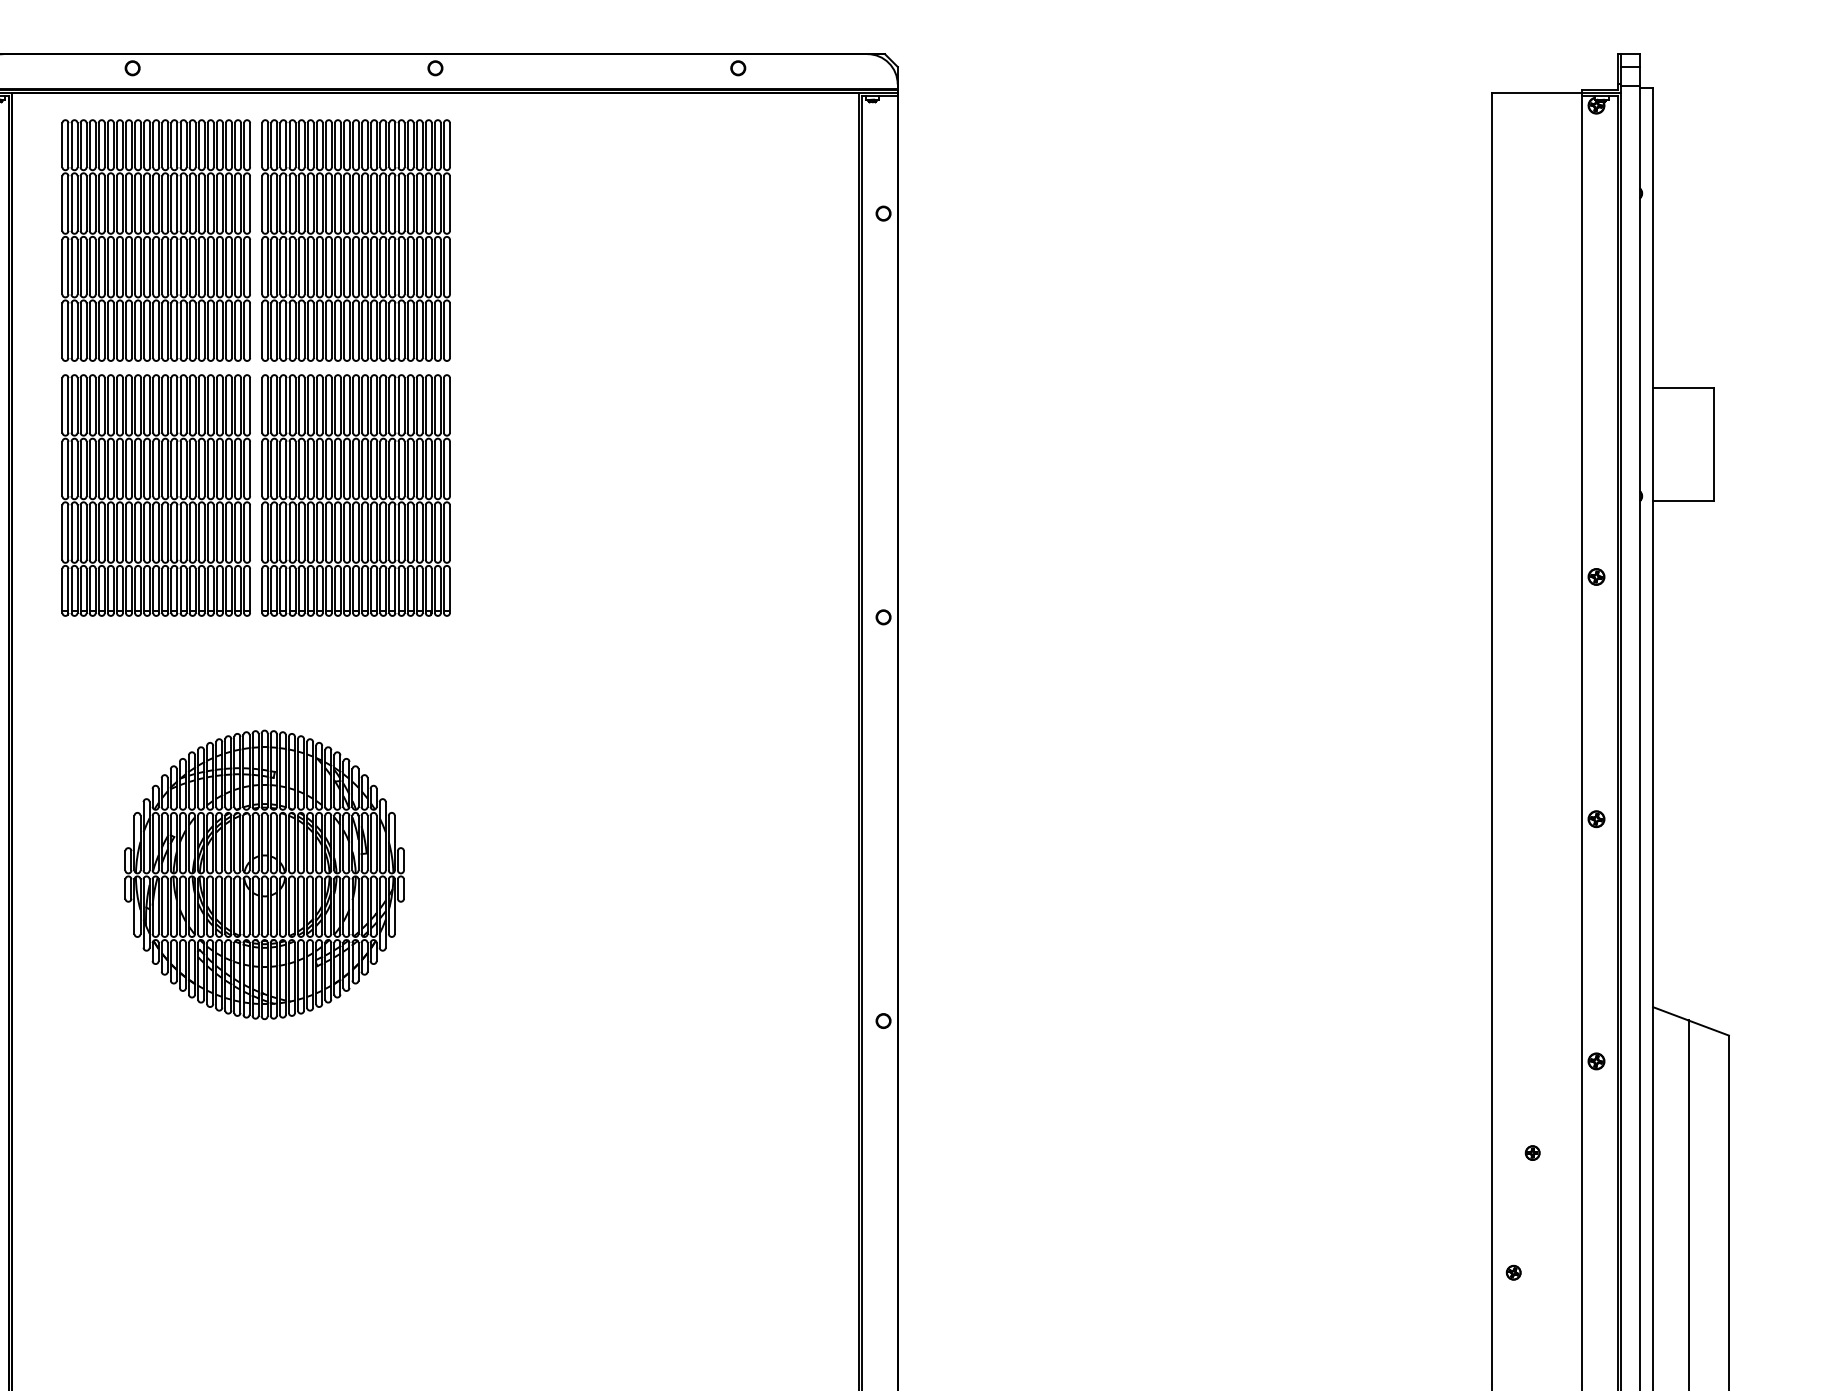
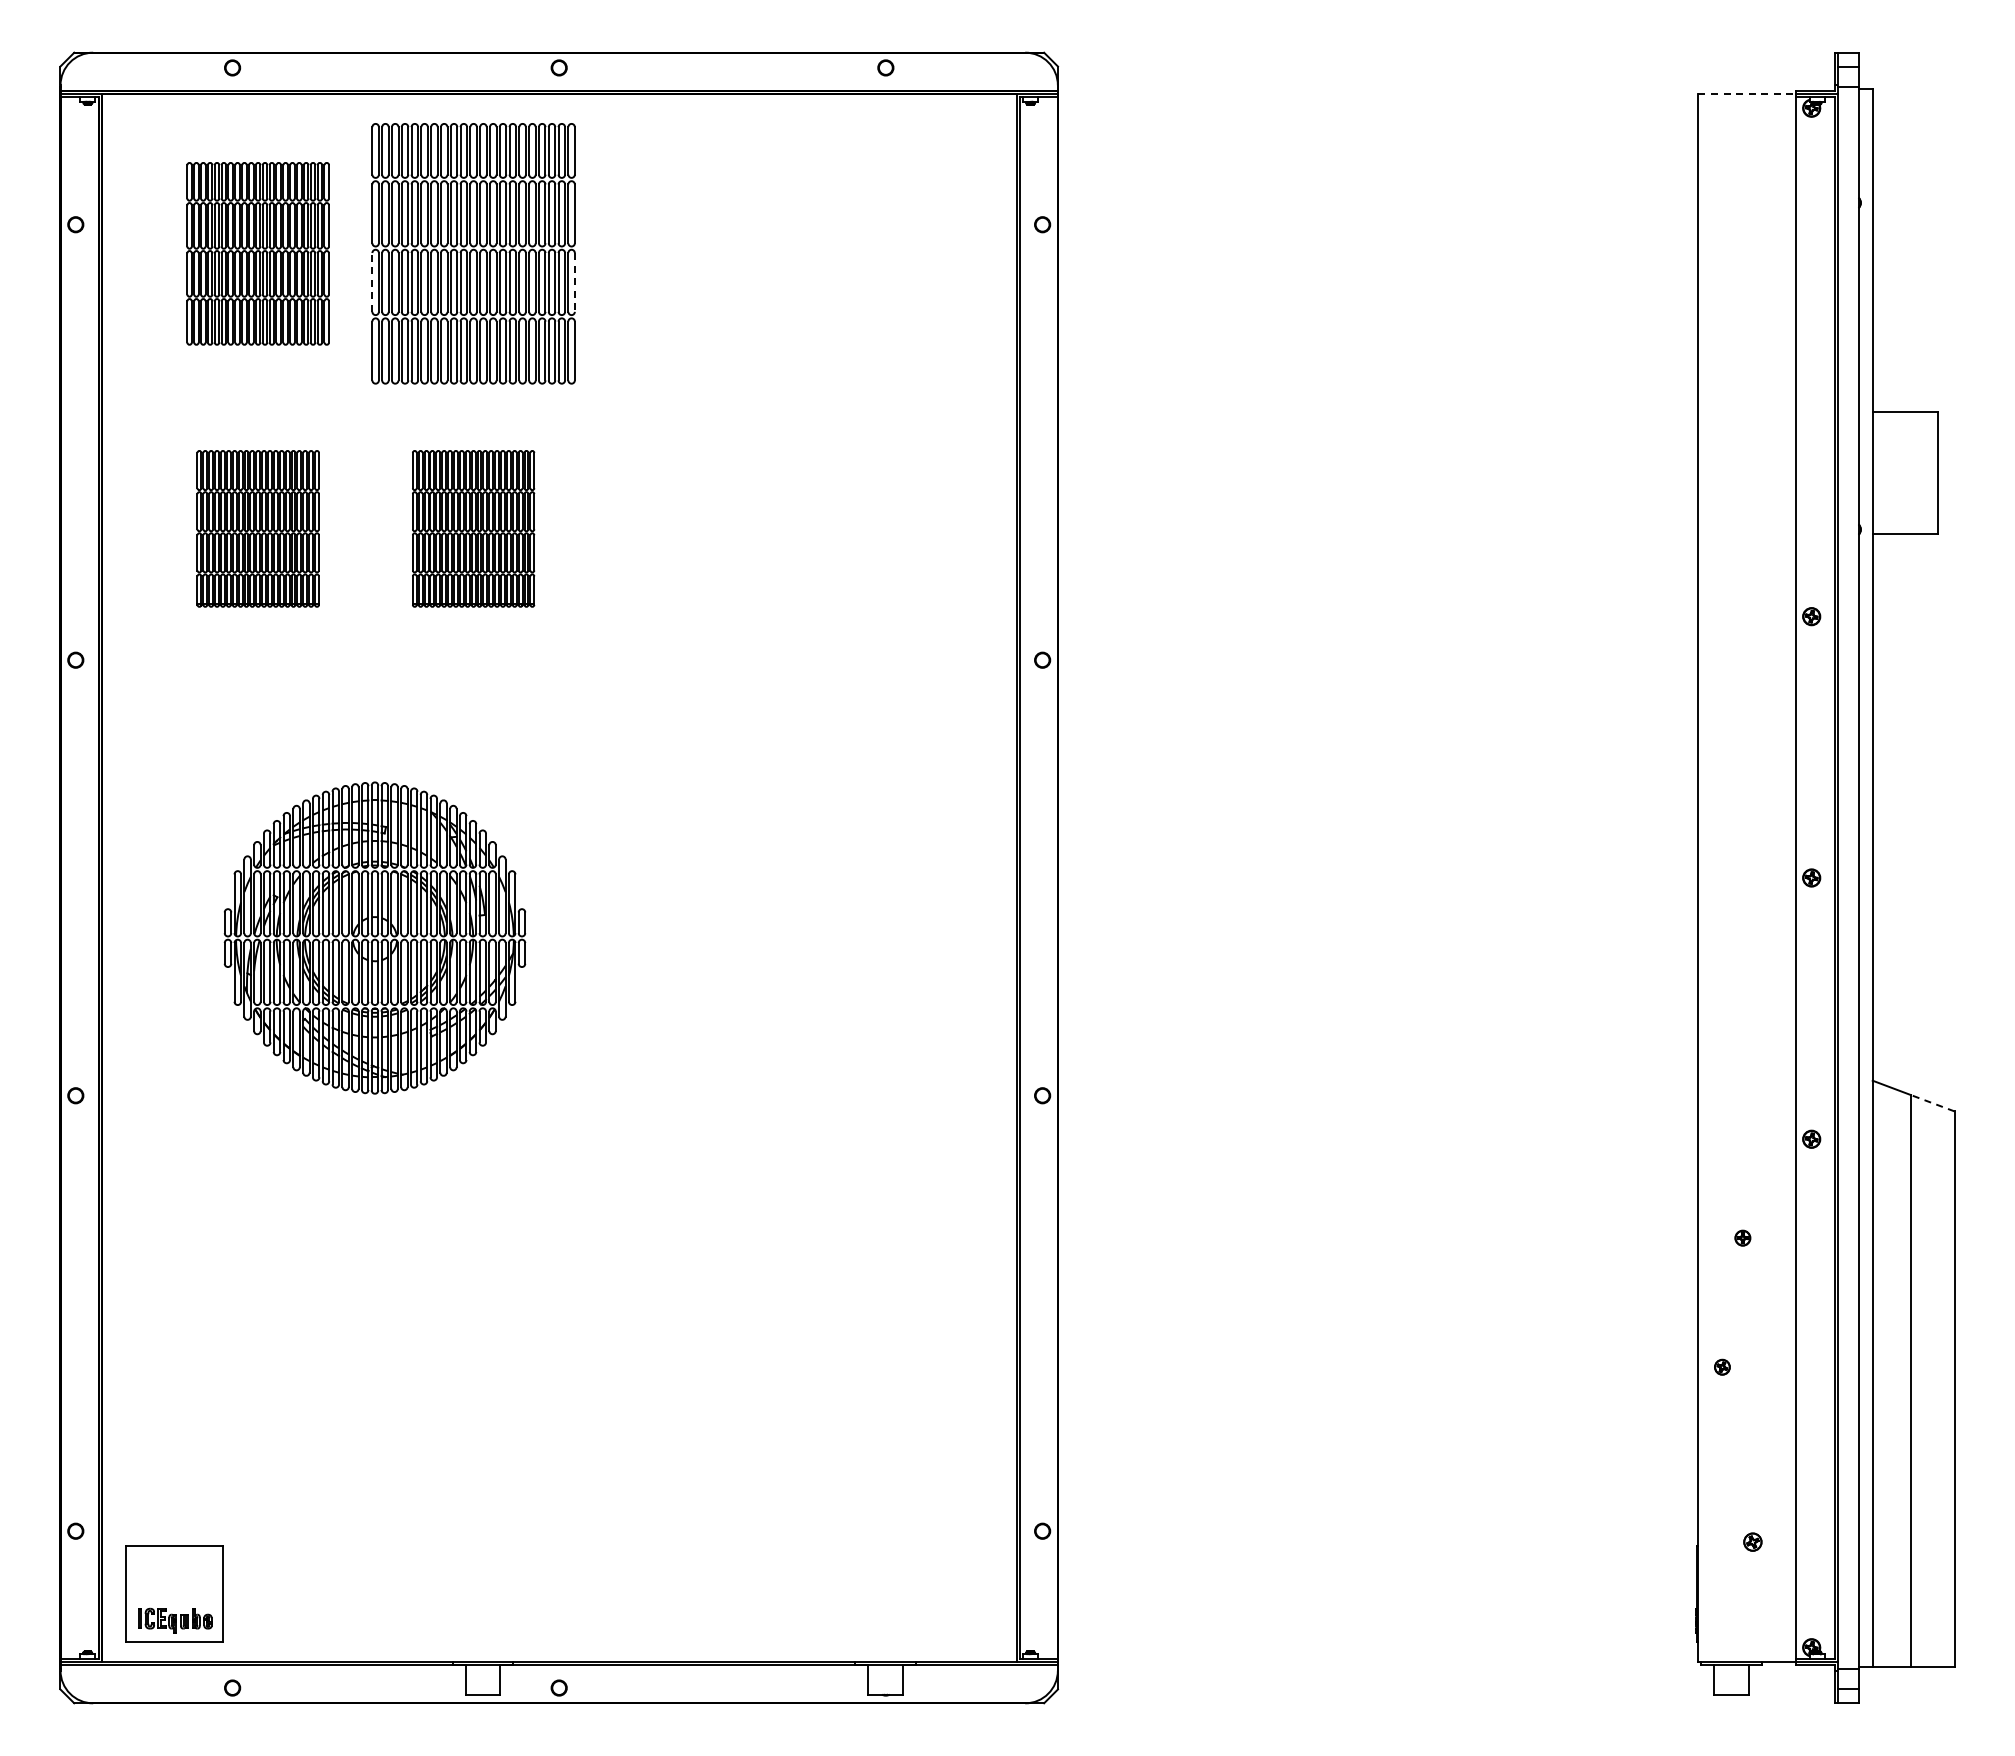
line: (1537, 92) -> (1747, 94), solid -> dashed
part: (156, 240) -> (258, 253), size x0.7
line: (262, 266) -> (372, 281), solid -> dashed
line: (449, 267) -> (574, 282), solid -> dashed
part: (156, 495) -> (258, 528), size x0.6
part: (356, 495) -> (473, 528), size x0.6
line: (1708, 1028) -> (1932, 1103), solid -> dashed

